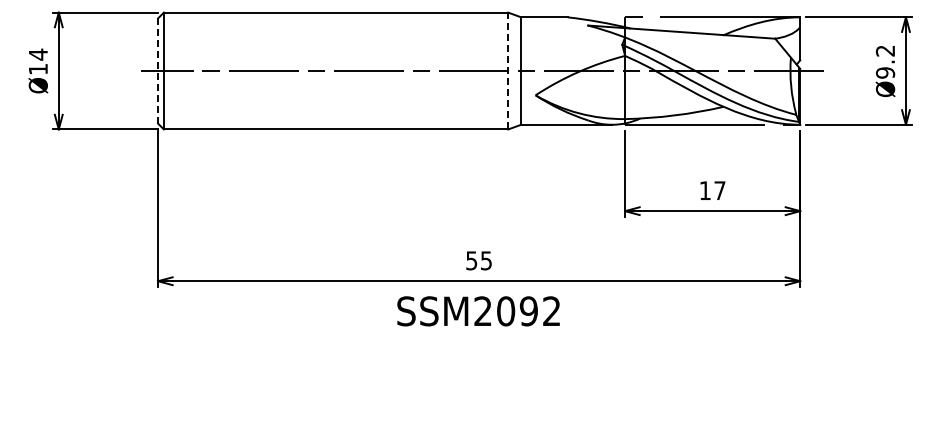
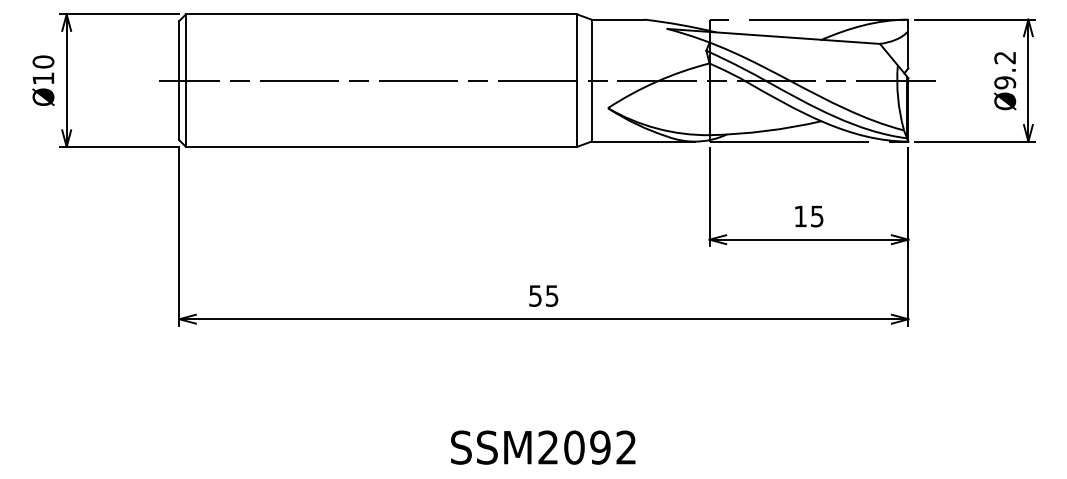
text: (37, 54) -> (42, 61), Ø14 -> Ø10
line: (508, 70) -> (577, 80), dashed -> solid
line: (158, 71) -> (179, 81), dashed -> solid
text: (719, 190) -> (816, 216), 17 -> 15
text: (478, 311) -> (543, 447), moved

